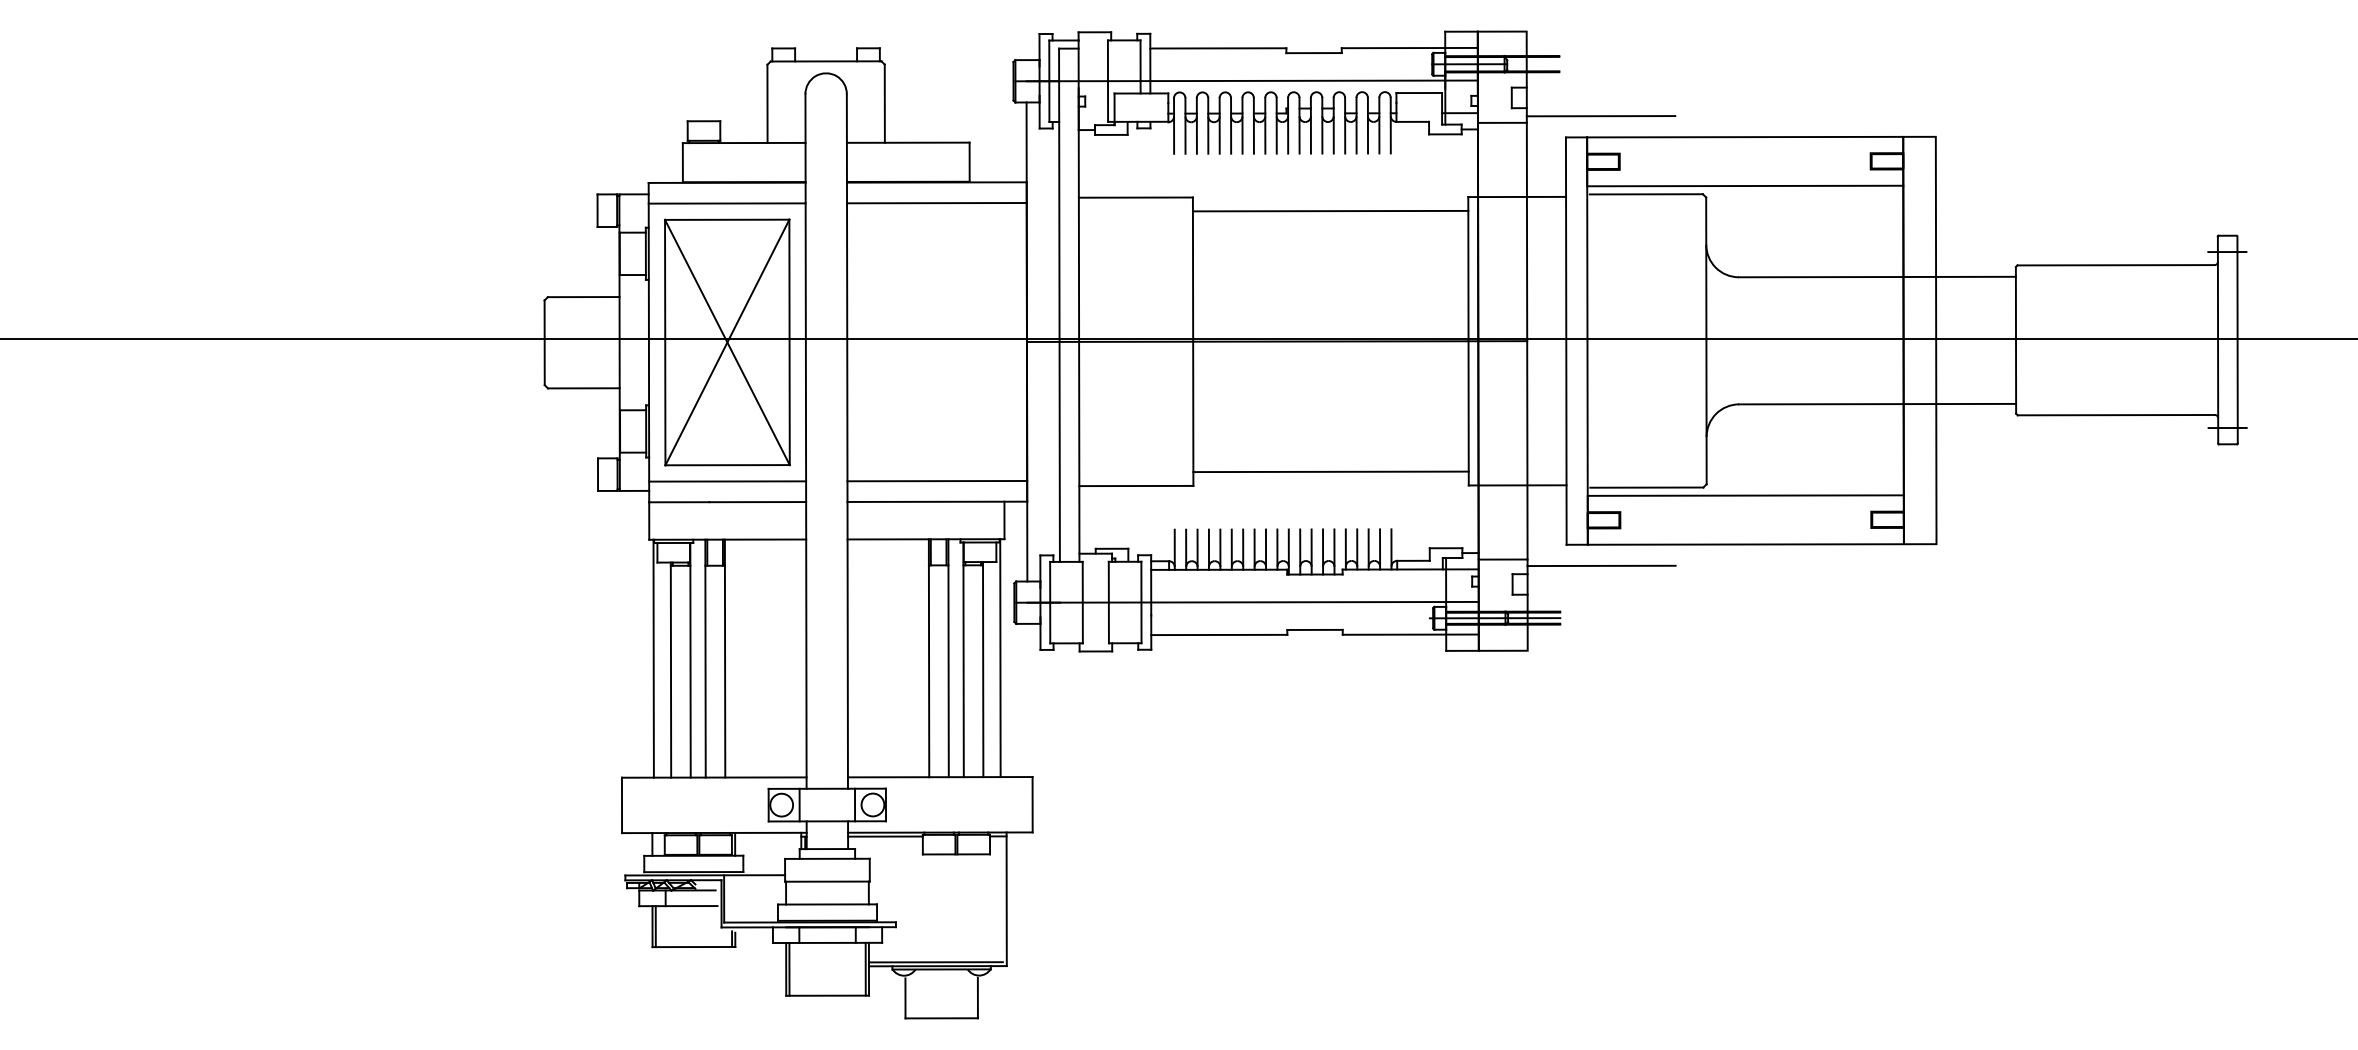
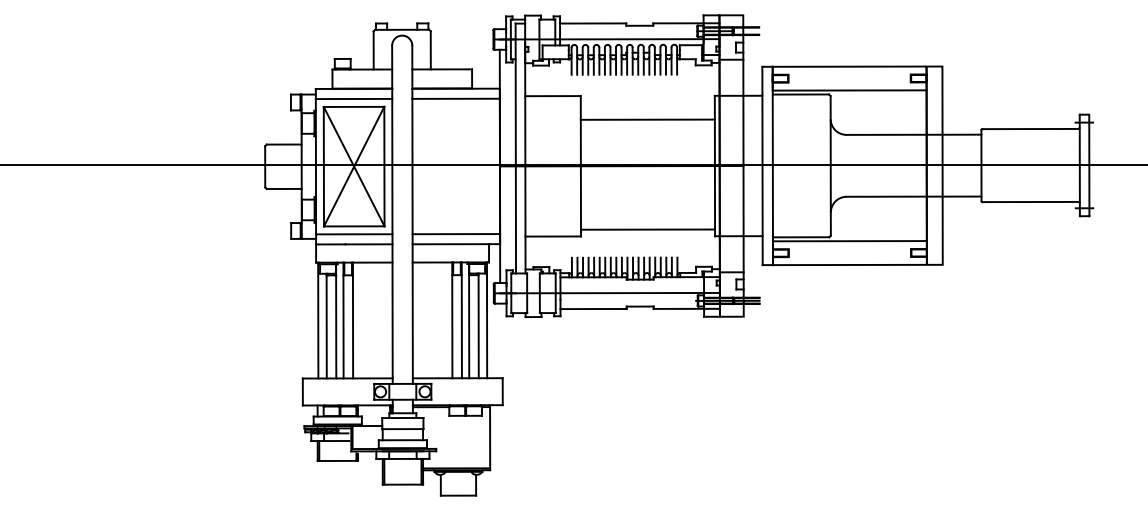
line: (1601, 116) -> (779, 56), removed
line: (1329, 210) -> (647, 119), moved
line: (1601, 566) -> (779, 275), removed

